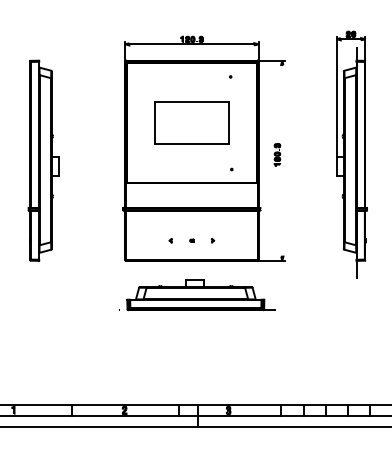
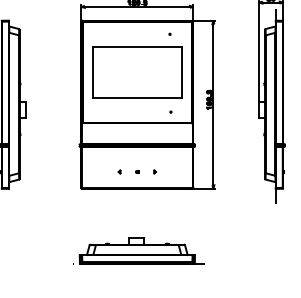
part: (191, 122) -> (137, 72), size x1.43
line: (282, 160) -> (213, 104), added
part: (197, 295) -> (138, 251), moved

